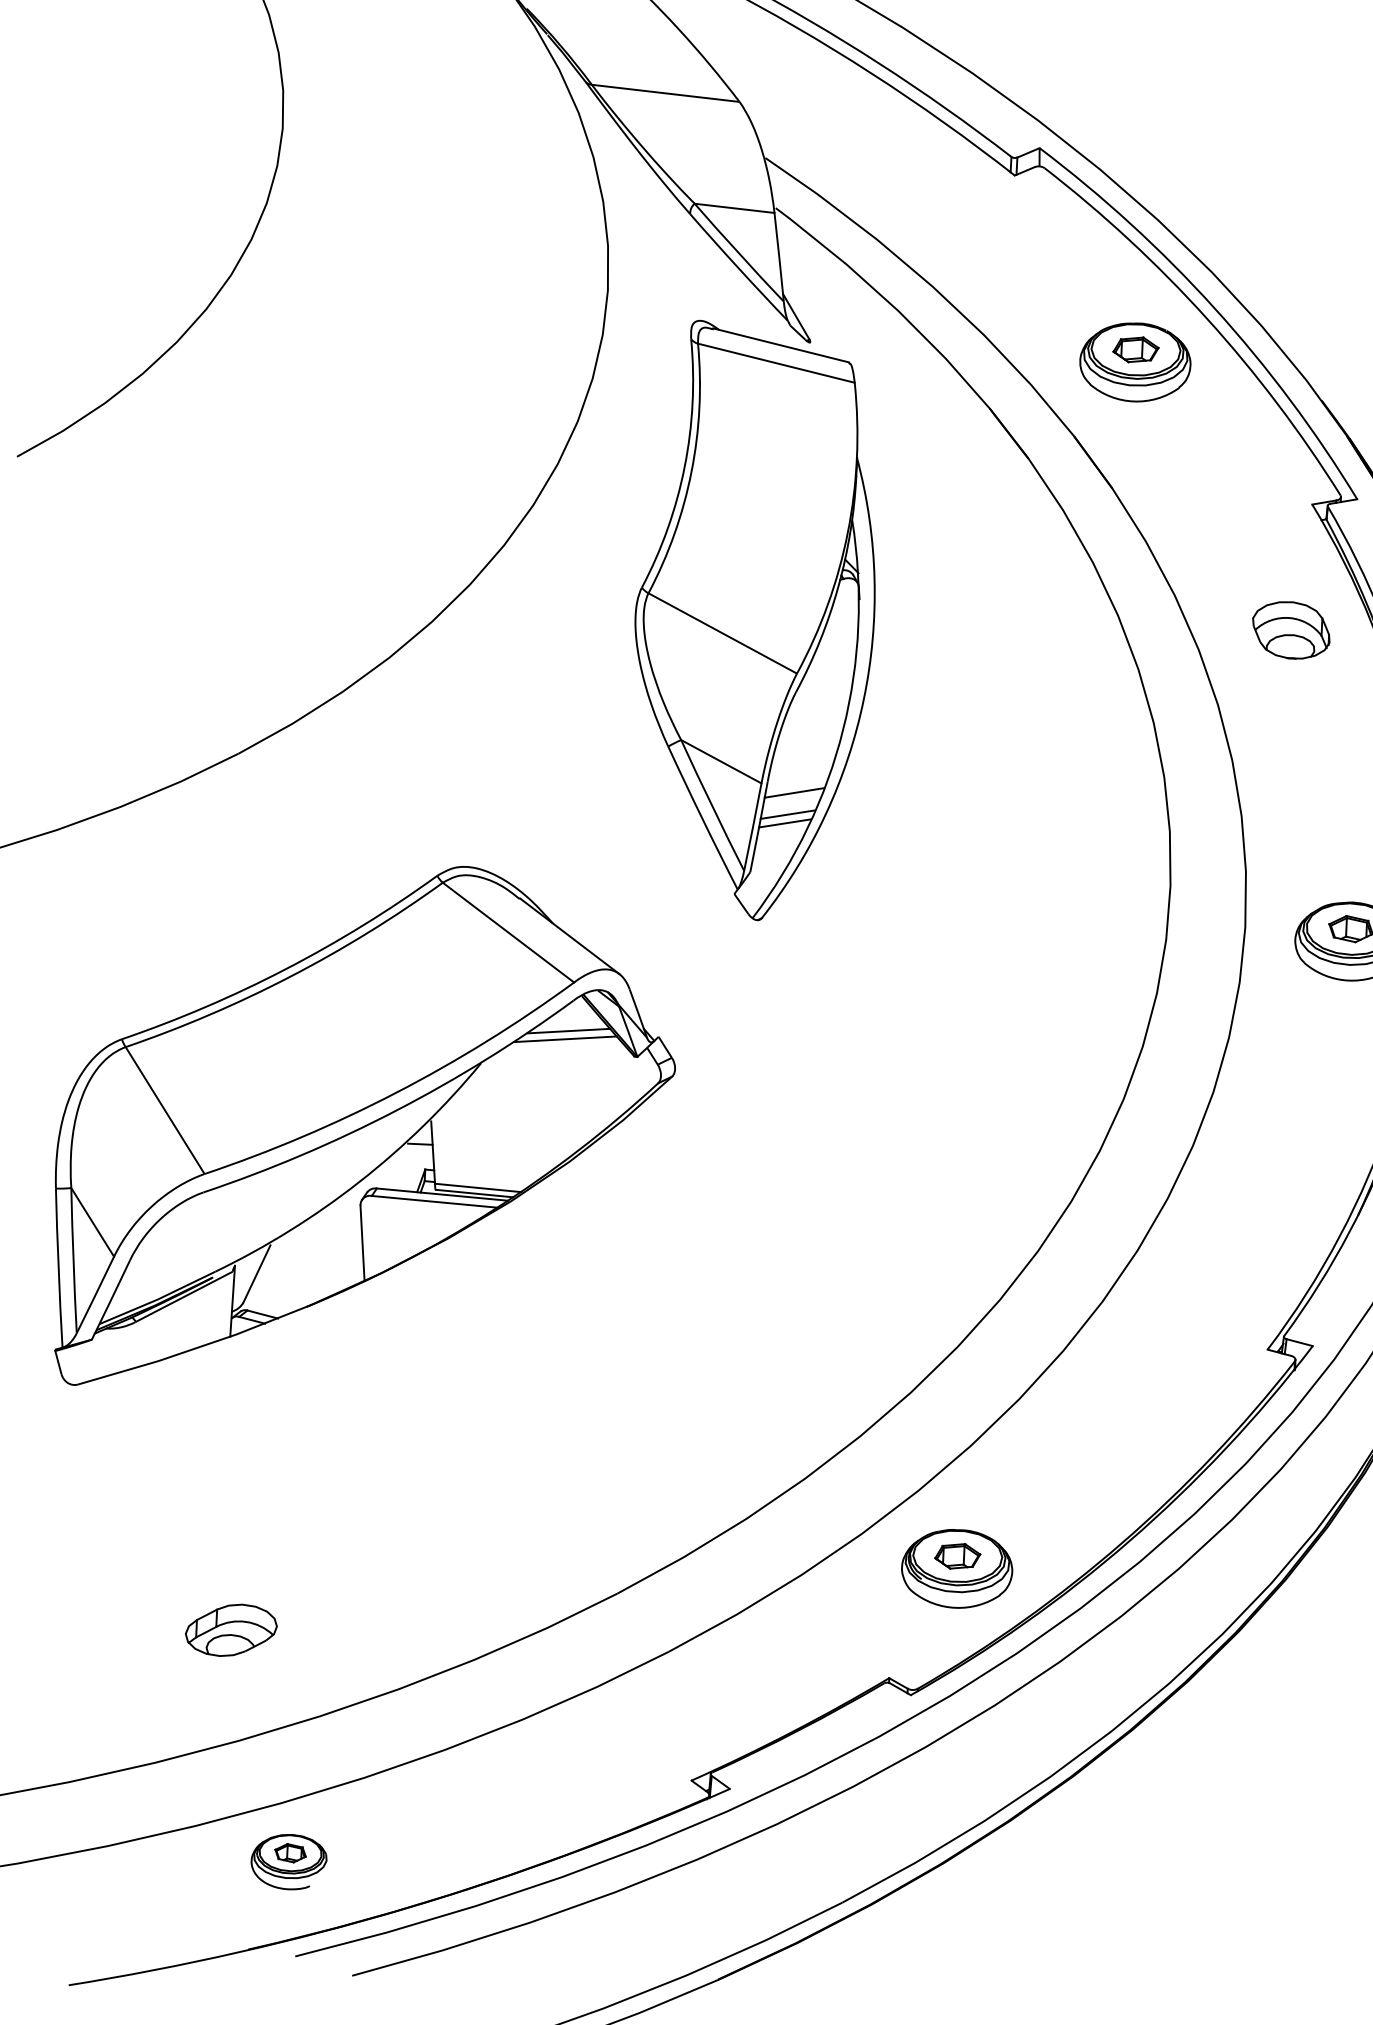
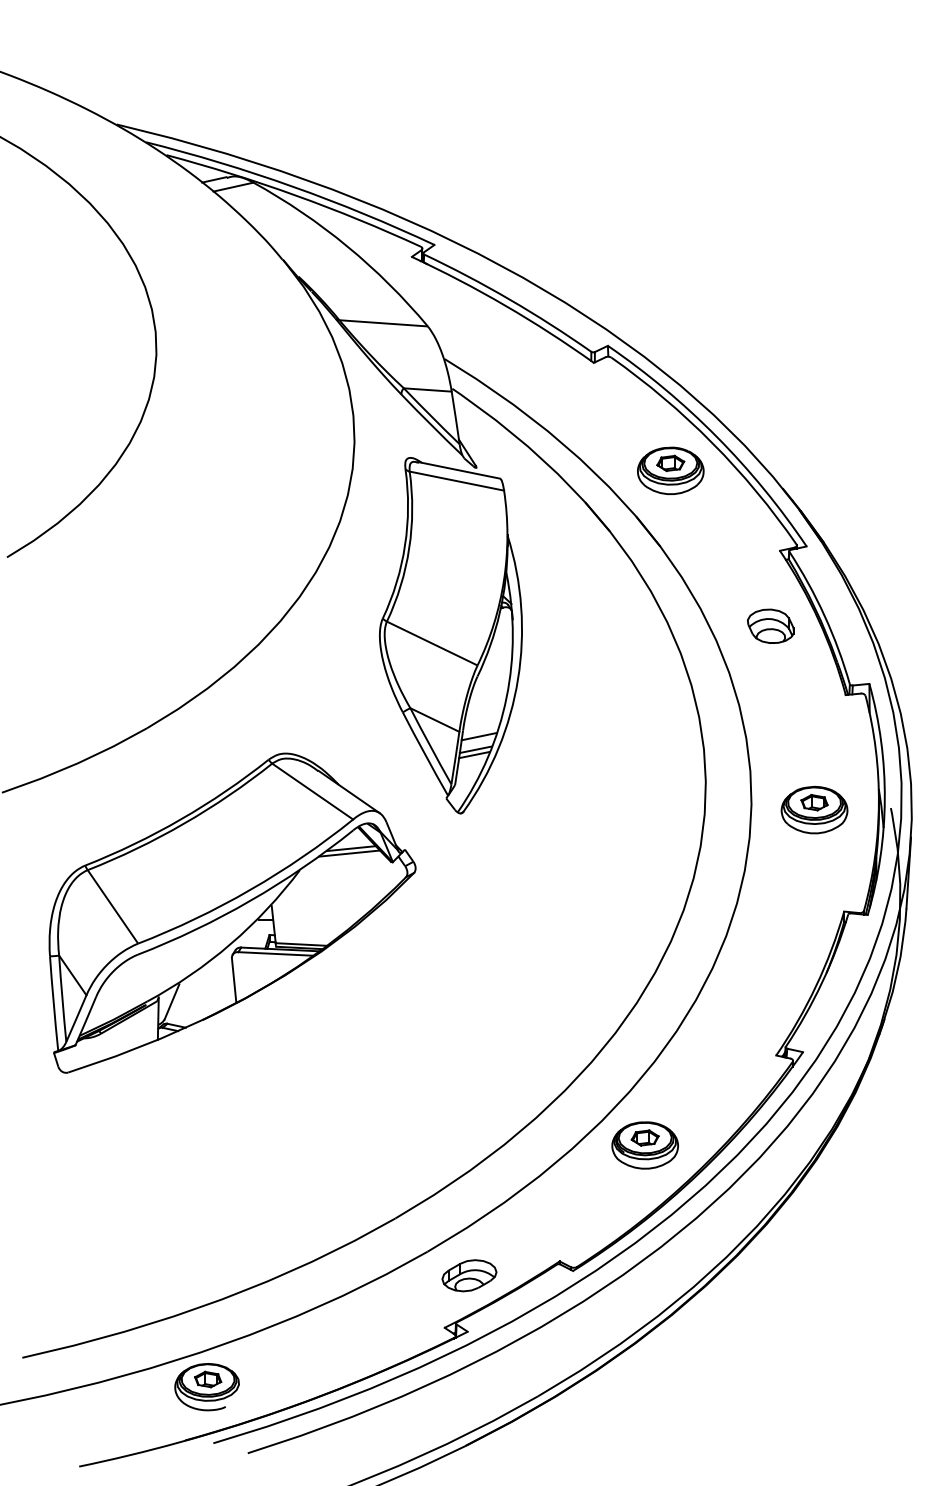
part: (364, 1129) -> (232, 912), moved
part: (955, 1568) -> (644, 1145), moved
part: (231, 1629) -> (469, 1275), moved
part: (288, 1862) -> (206, 1387), size x1.43

